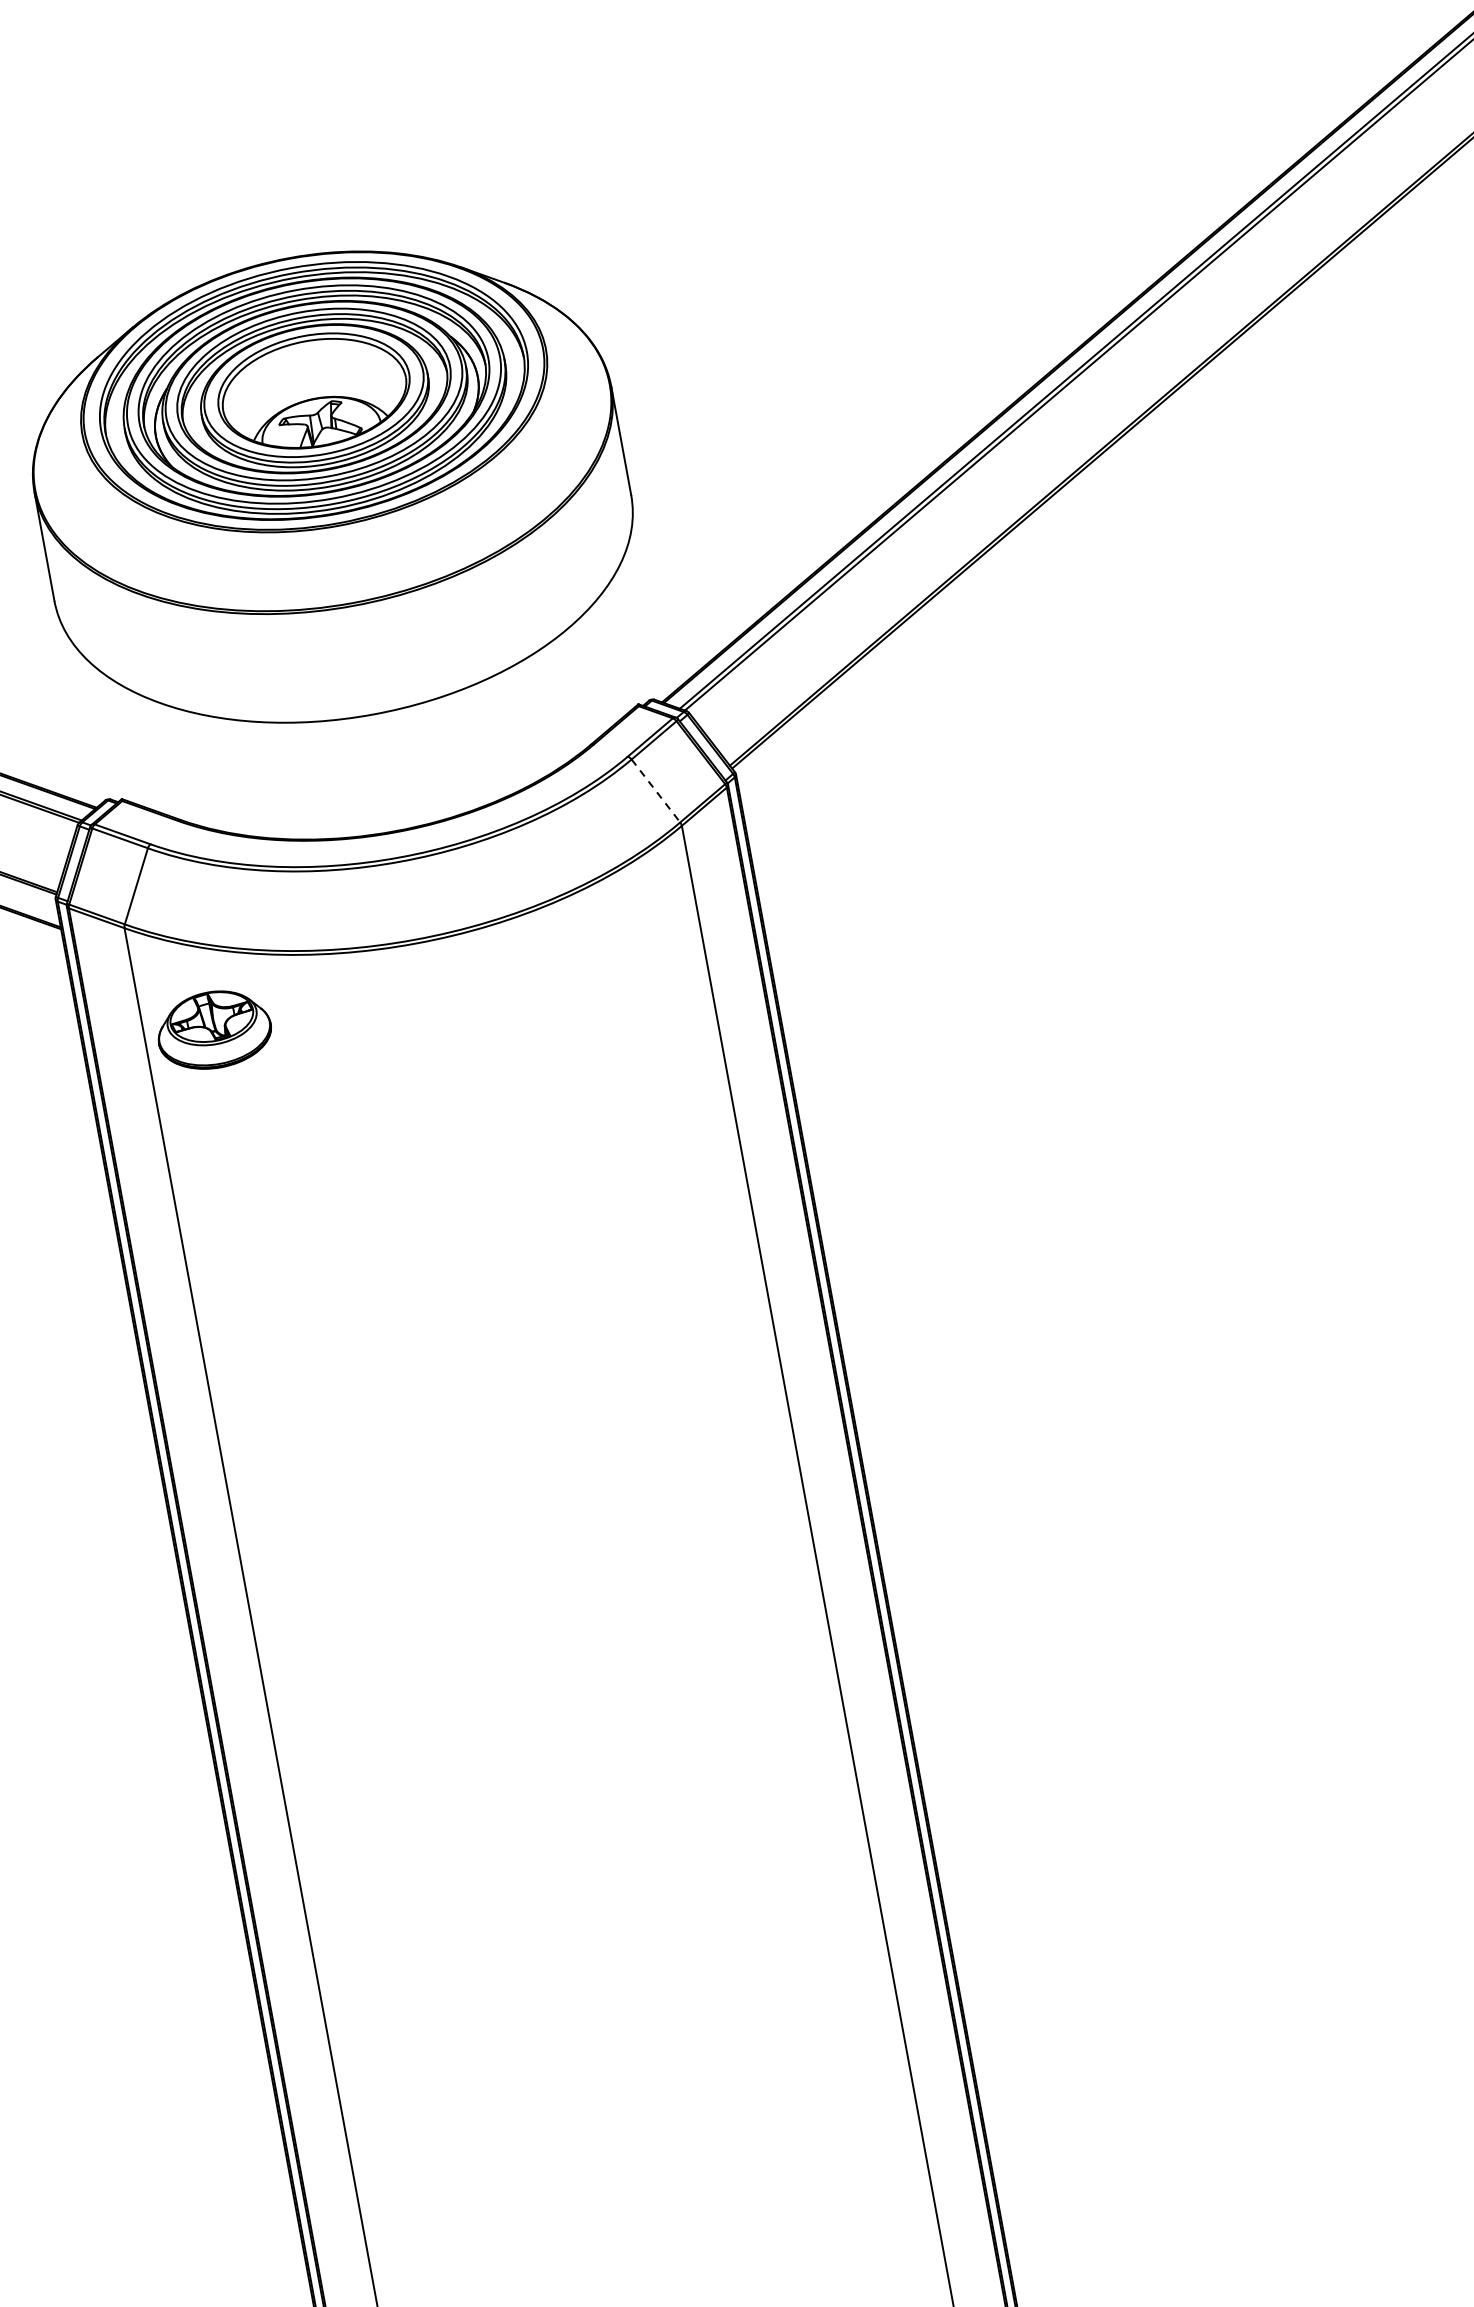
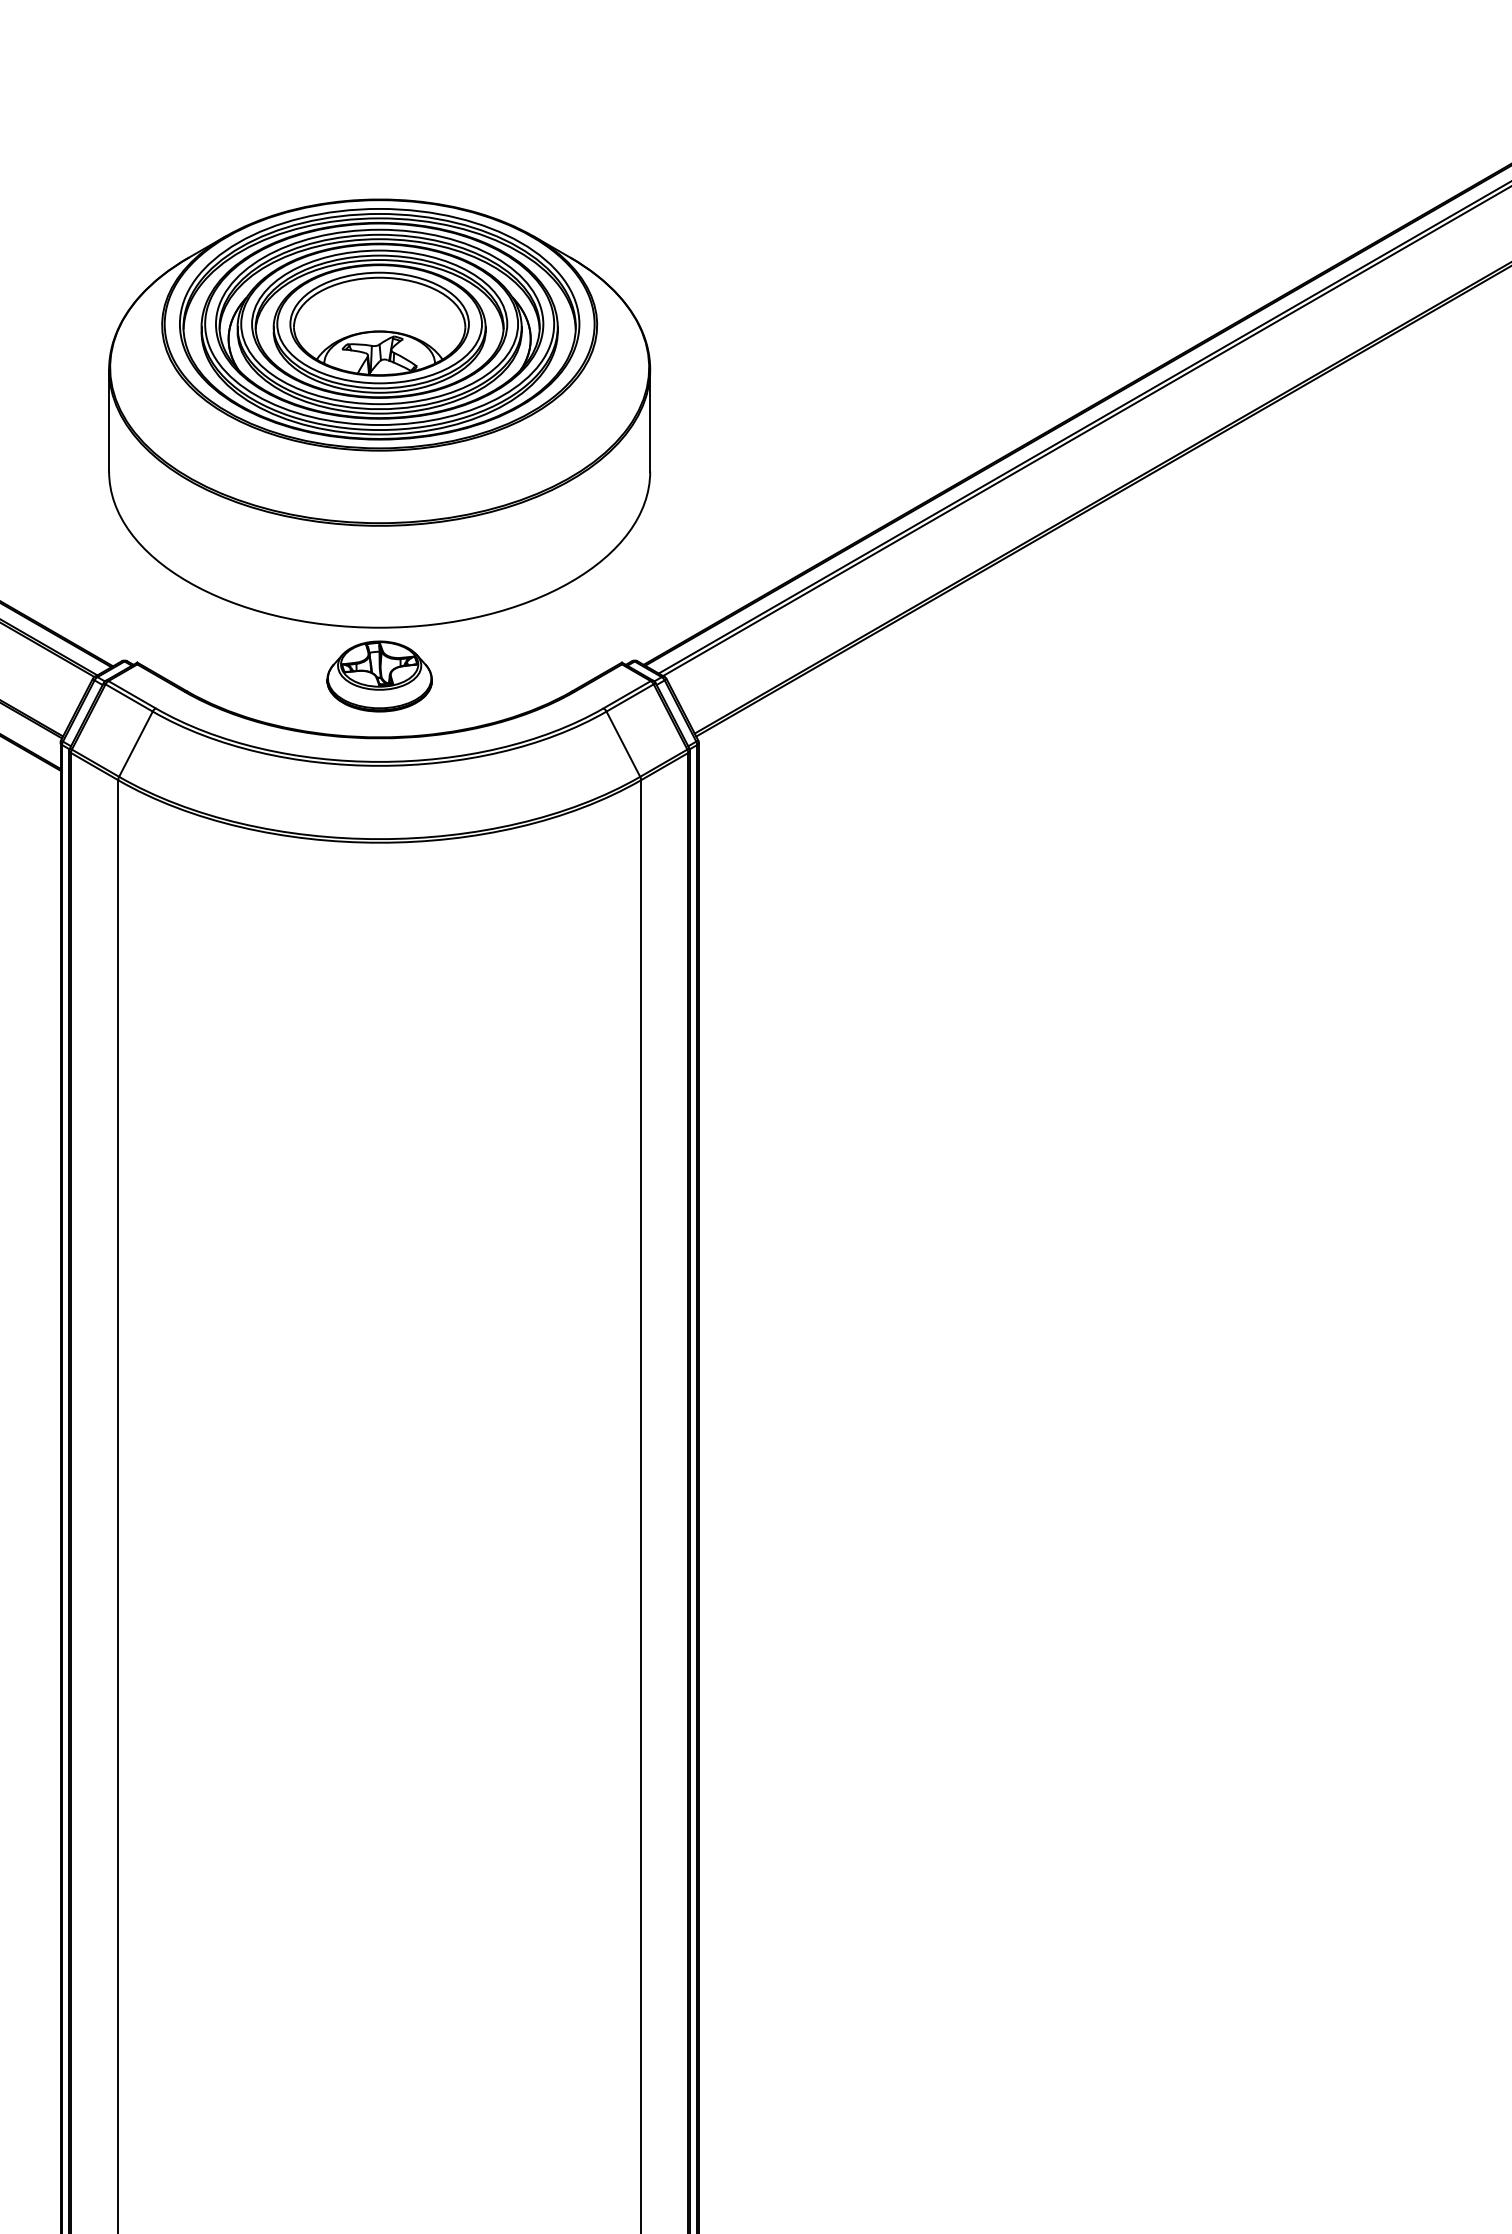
line: (656, 791) -> (623, 744), dashed -> solid
part: (214, 1029) -> (379, 676), moved

